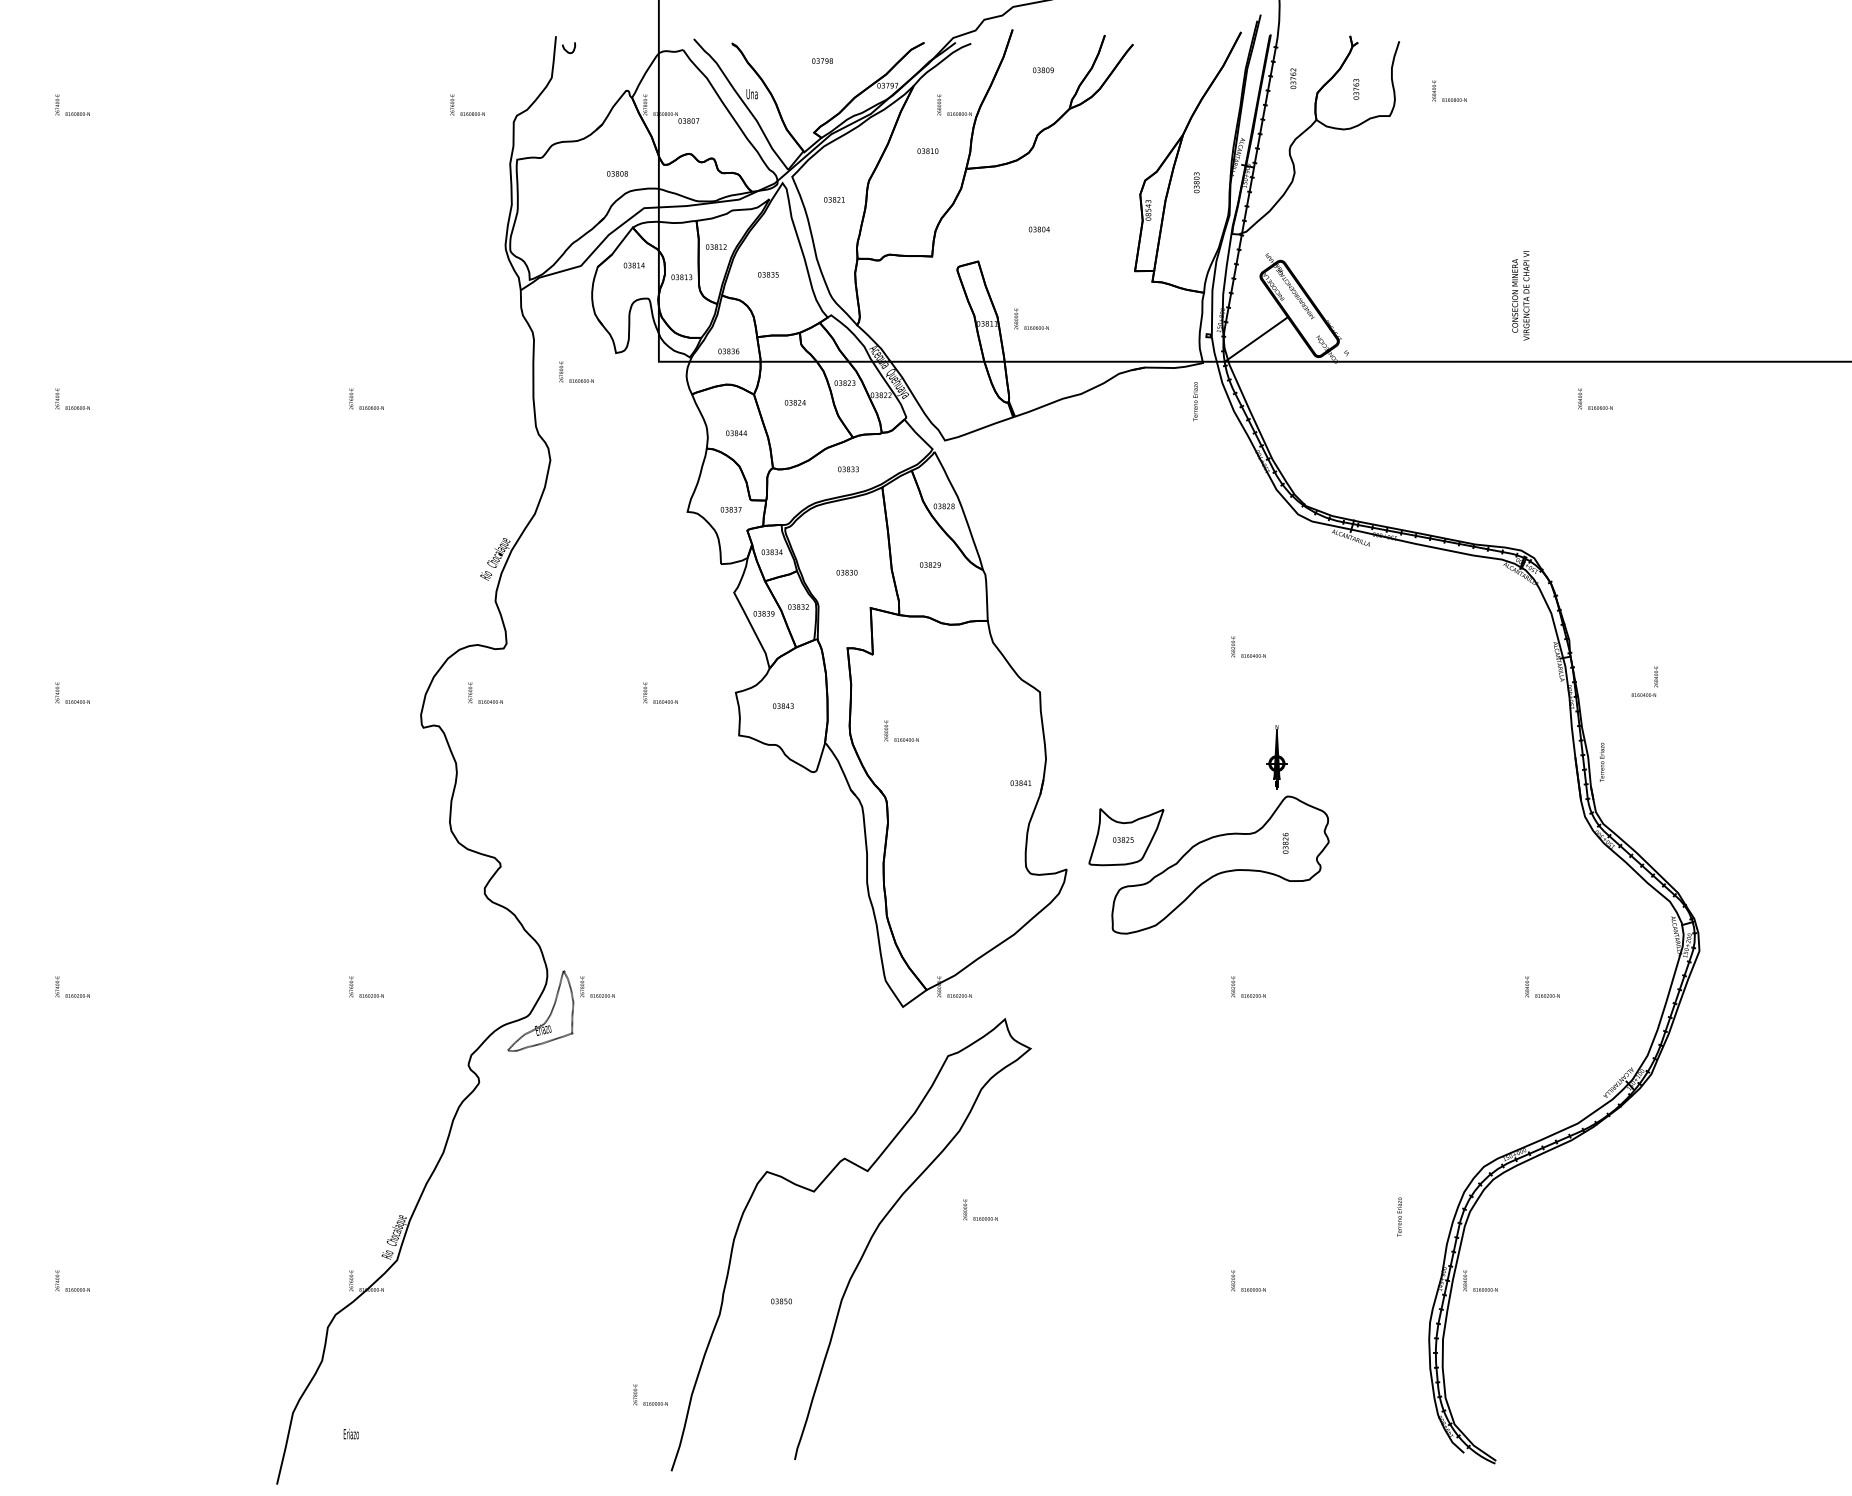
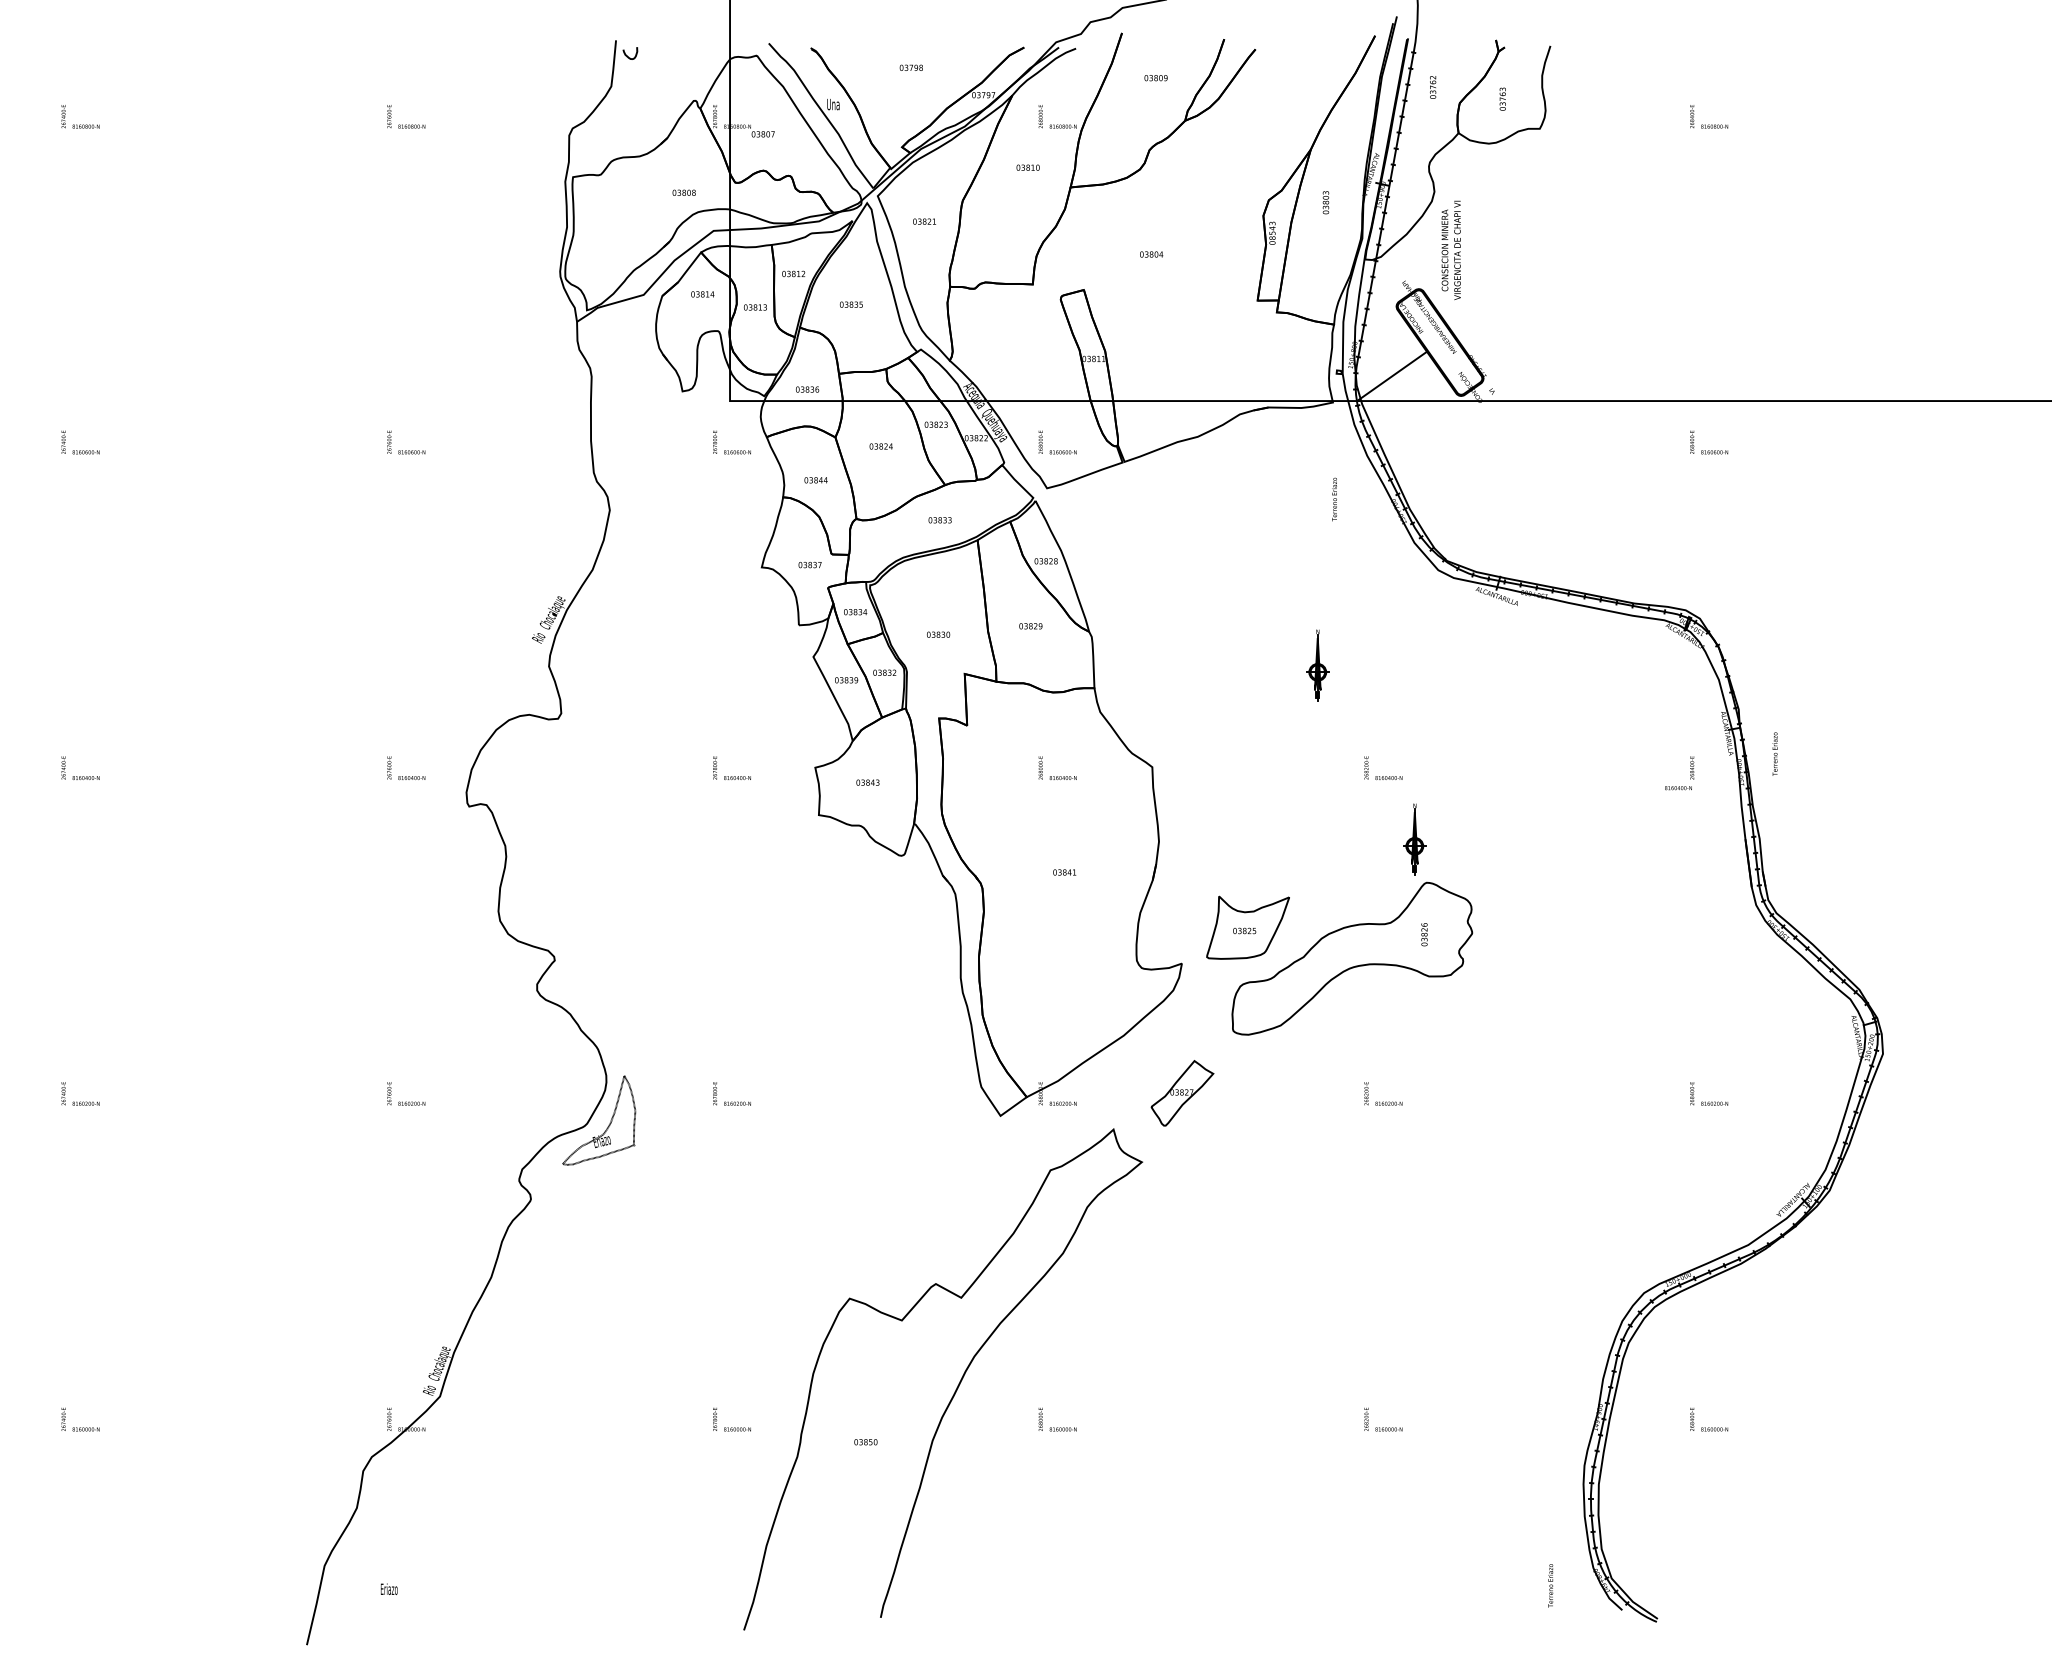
text: (1449, 90) -> (1709, 116), moved
text: (467, 104) -> (406, 116), moved
text: (1520, 295) -> (1450, 250), moved
text: (1031, 318) -> (1057, 441), moved
text: (576, 371) -> (731, 441), moved
text: (1595, 398) -> (1709, 441), moved
text: (1195, 401) -> (1334, 499), moved
part: (1188, 600) -> (1316, 665), added
text: (1248, 646) -> (1383, 767), moved
text: (1644, 681) -> (1679, 773), moved
text: (485, 692) -> (406, 767), moved
text: (901, 730) -> (1057, 767), moved
text: (1601, 761) -> (1774, 753), moved
text: (1020, 783) -> (1064, 872), moved
text: (597, 986) -> (731, 1093), moved
part: (1067, 986) -> (1182, 1093), added
text: (980, 1209) -> (1057, 1419), moved
text: (1399, 1216) -> (1550, 1585), moved
text: (1480, 1280) -> (1709, 1419), moved
text: (650, 1394) -> (731, 1419), moved

